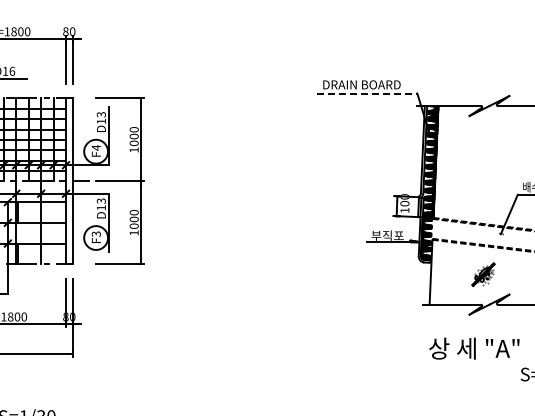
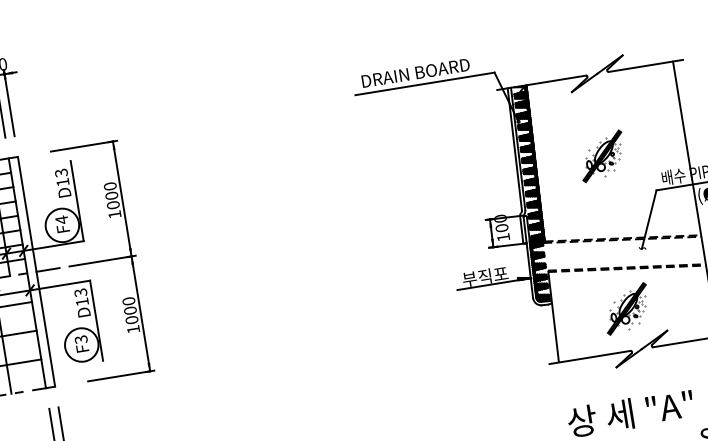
line: (367, 93) -> (425, 83), dashed -> solid
part: (483, 164) -> (602, 156), added
part: (483, 274) -> (626, 308), size x1.43

